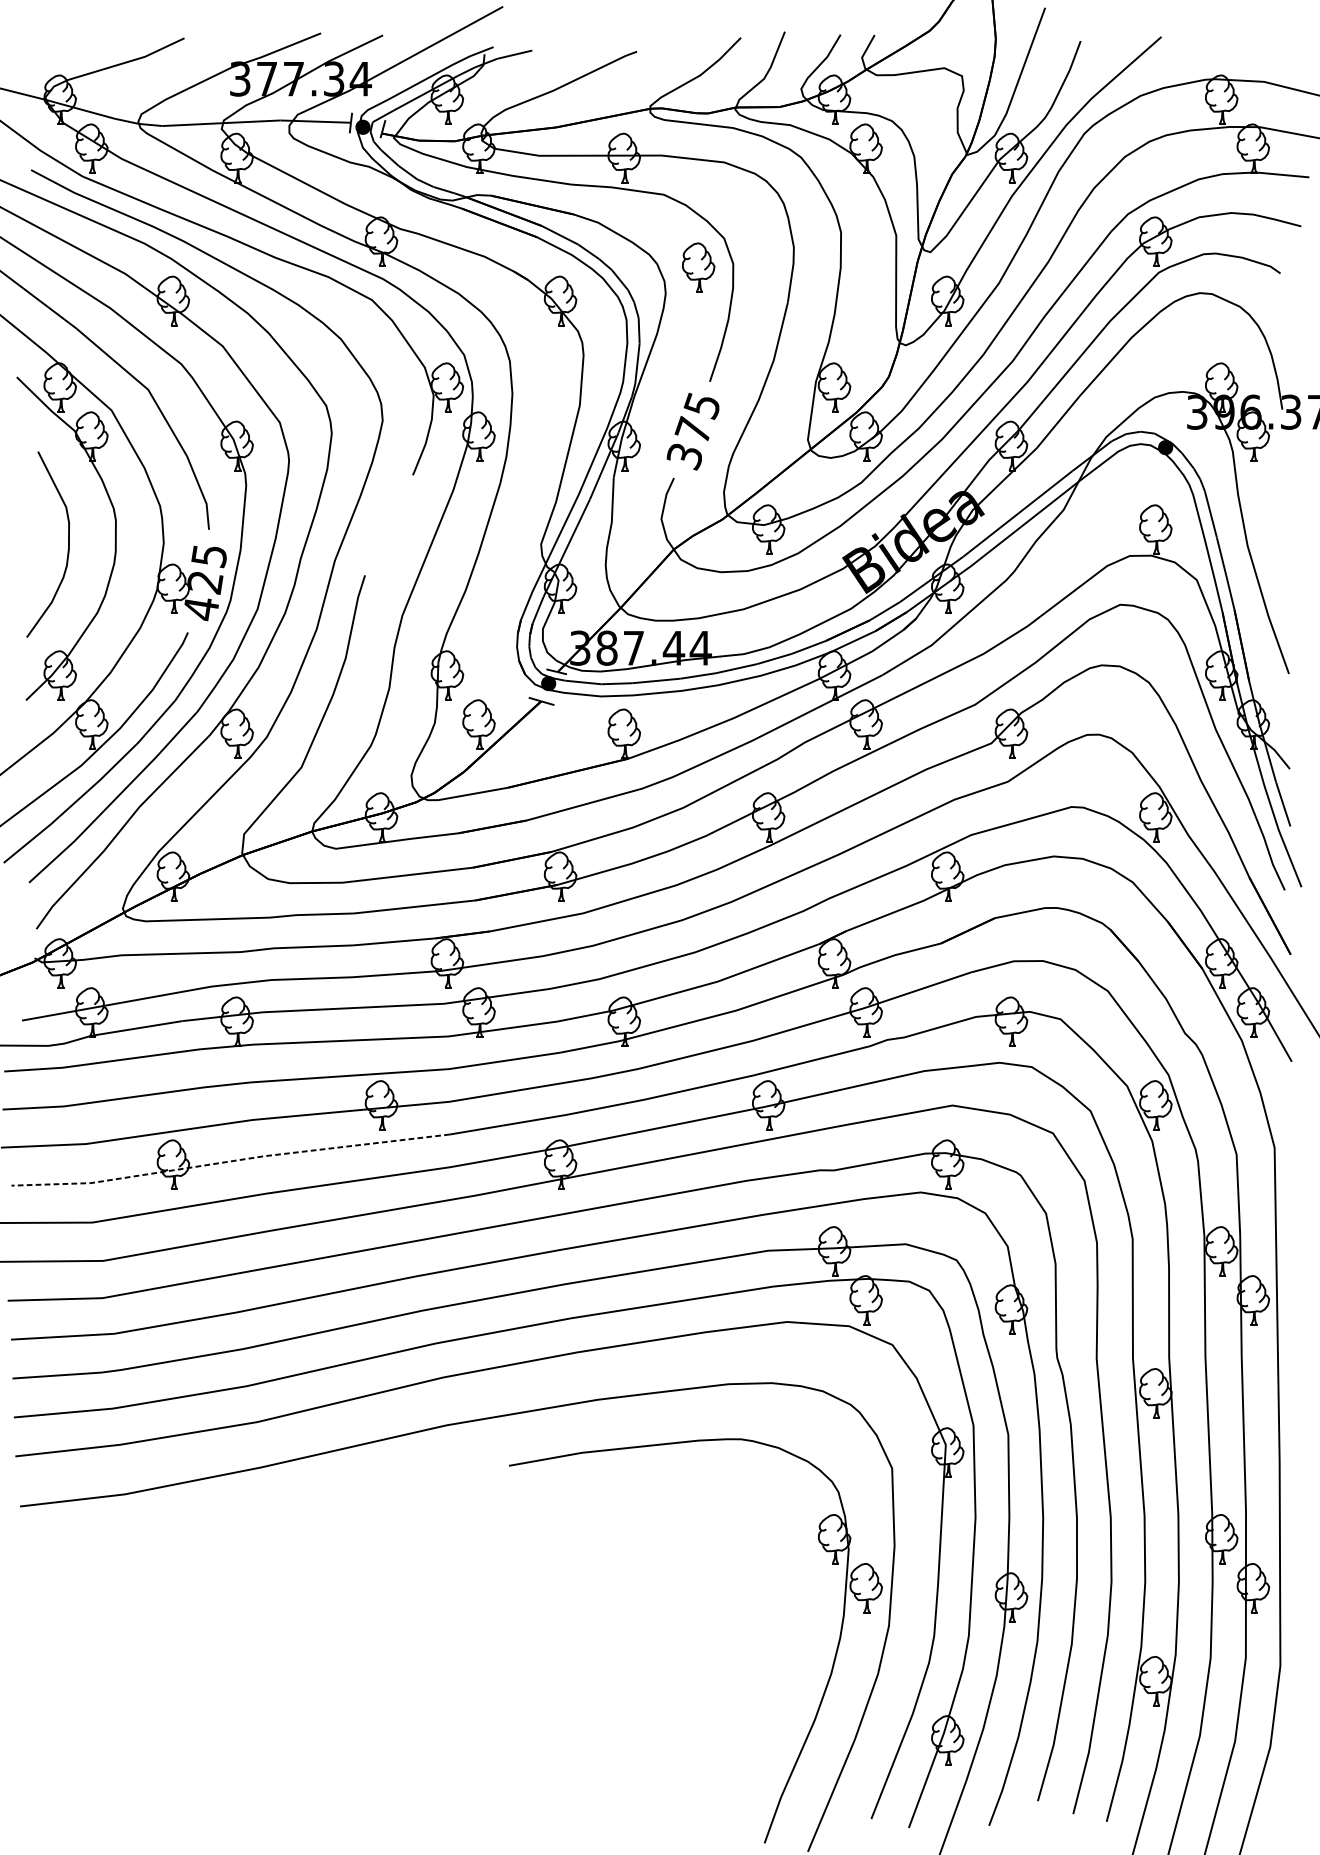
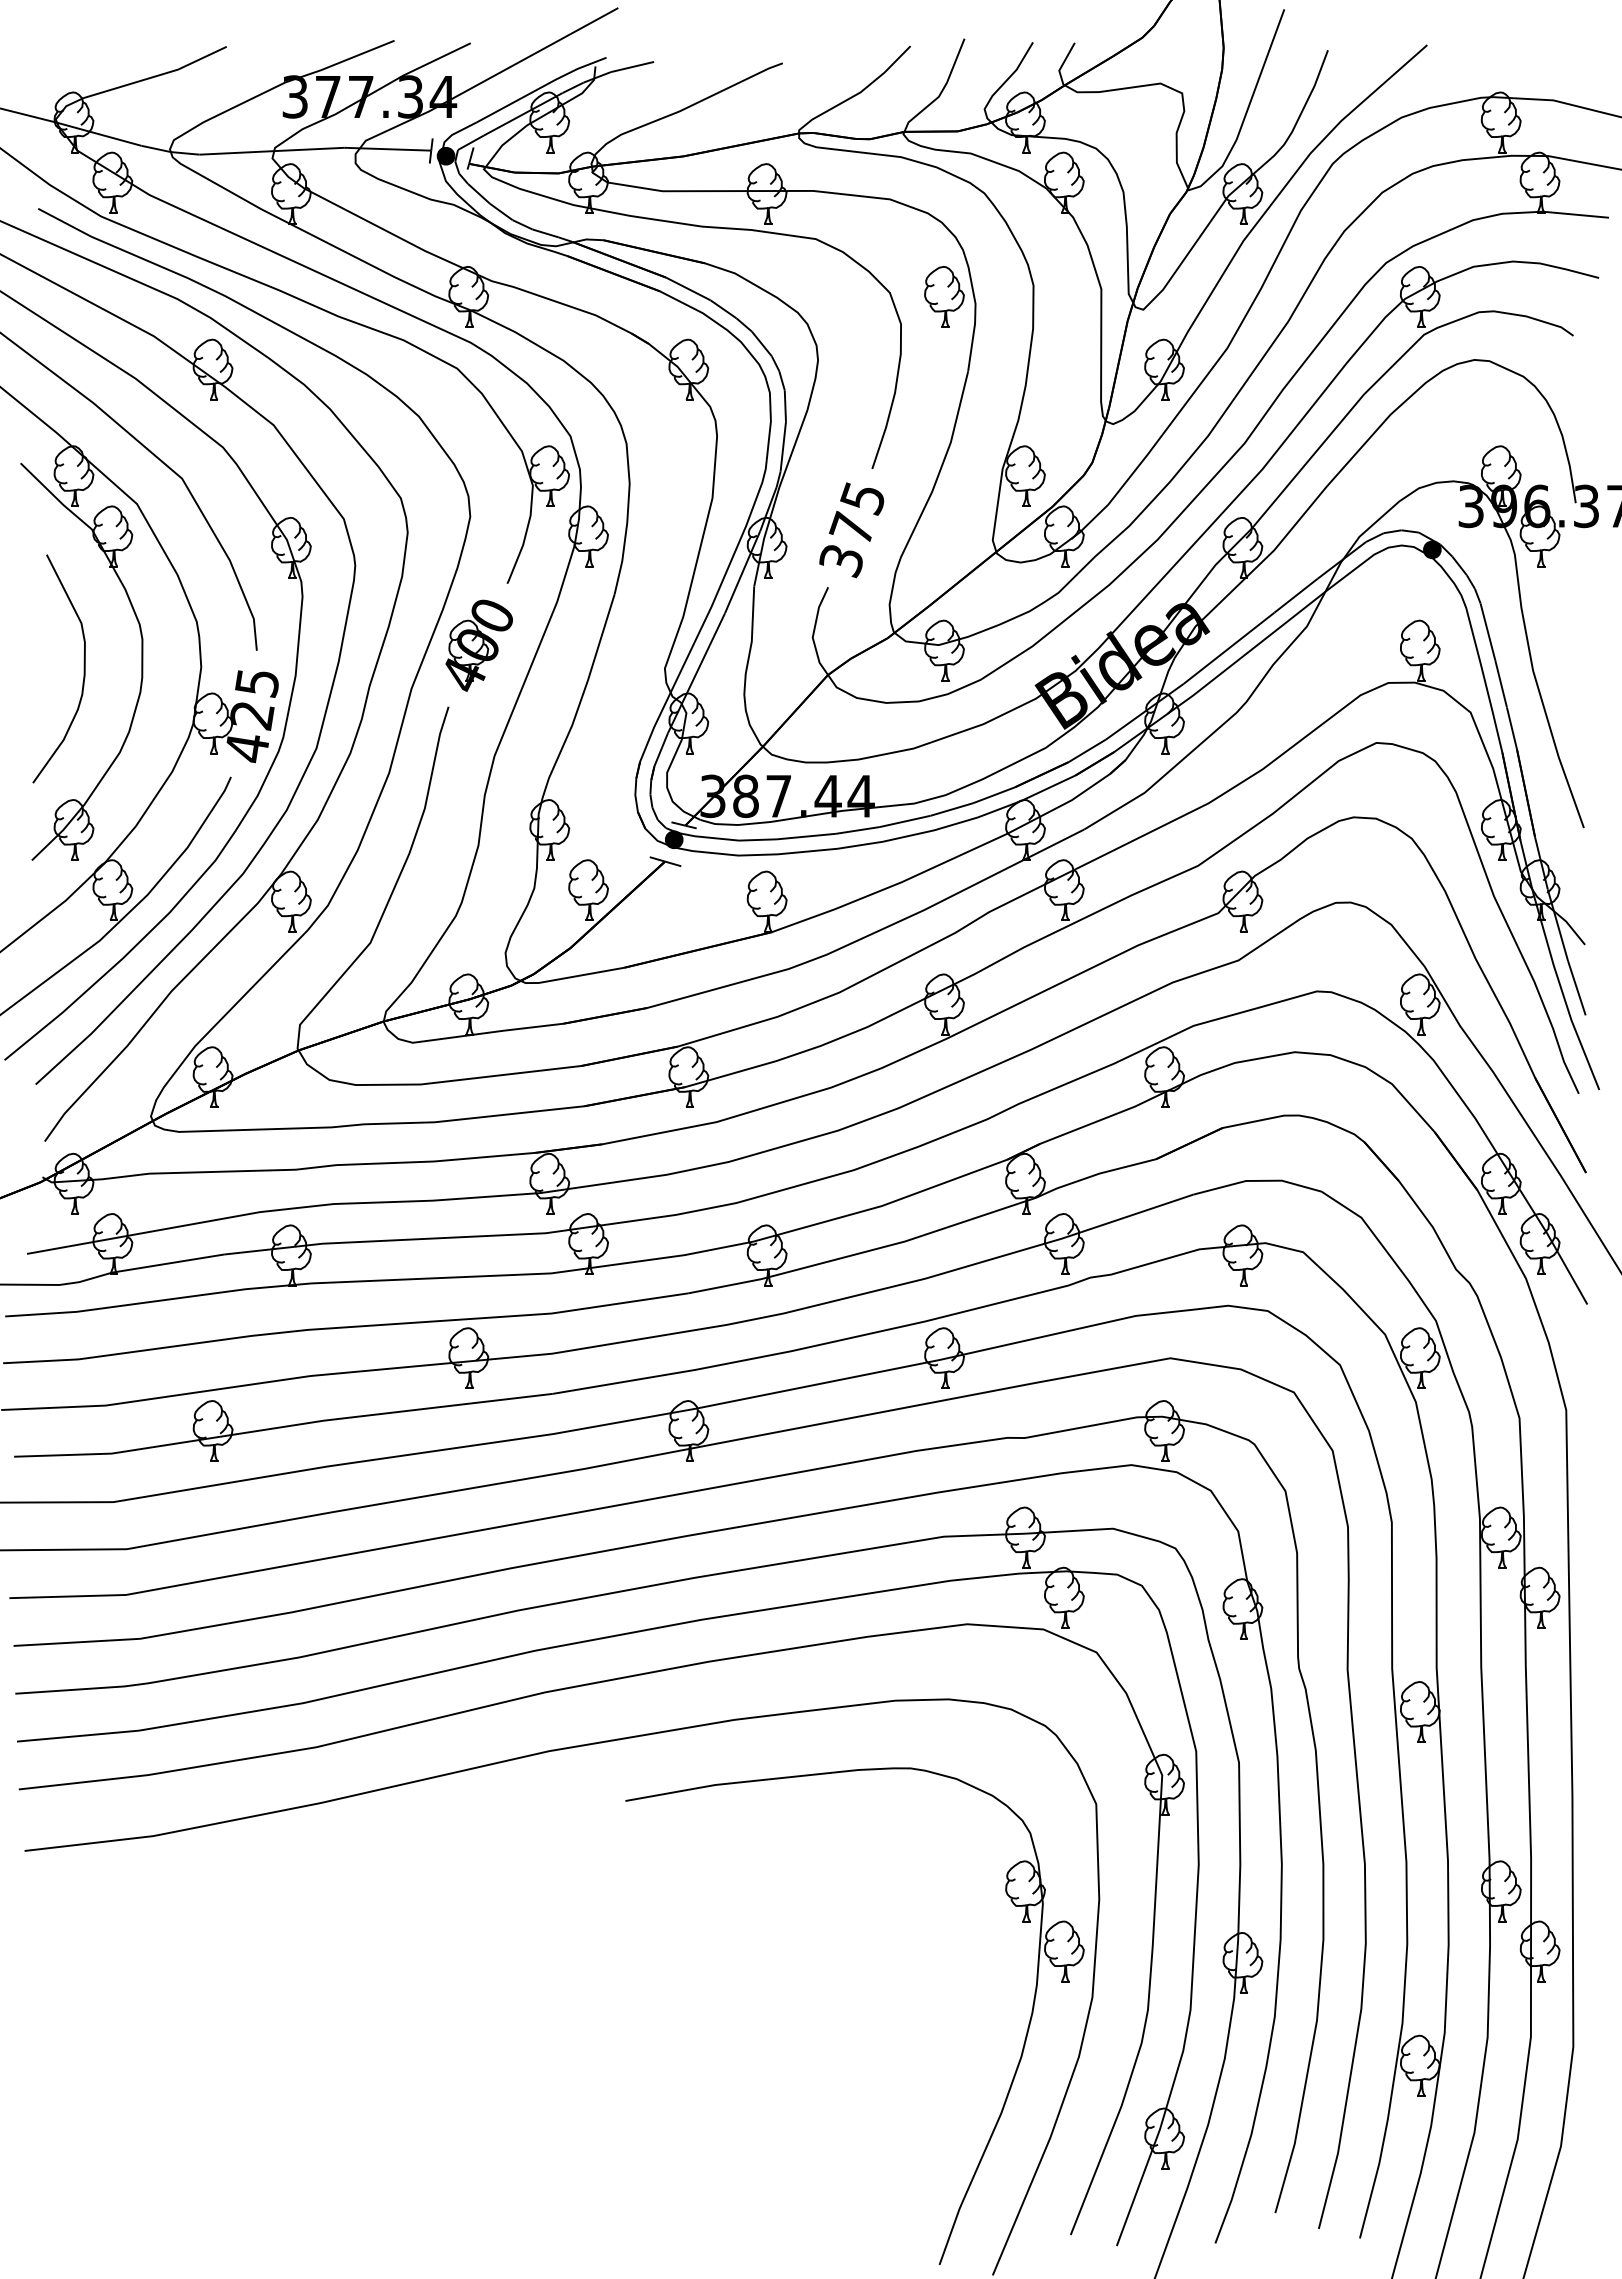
part: (698, 267) -> (944, 296), moved
part: (389, 525) -> (478, 645), added
line: (230, 1161) -> (283, 1426), dashed -> solid

